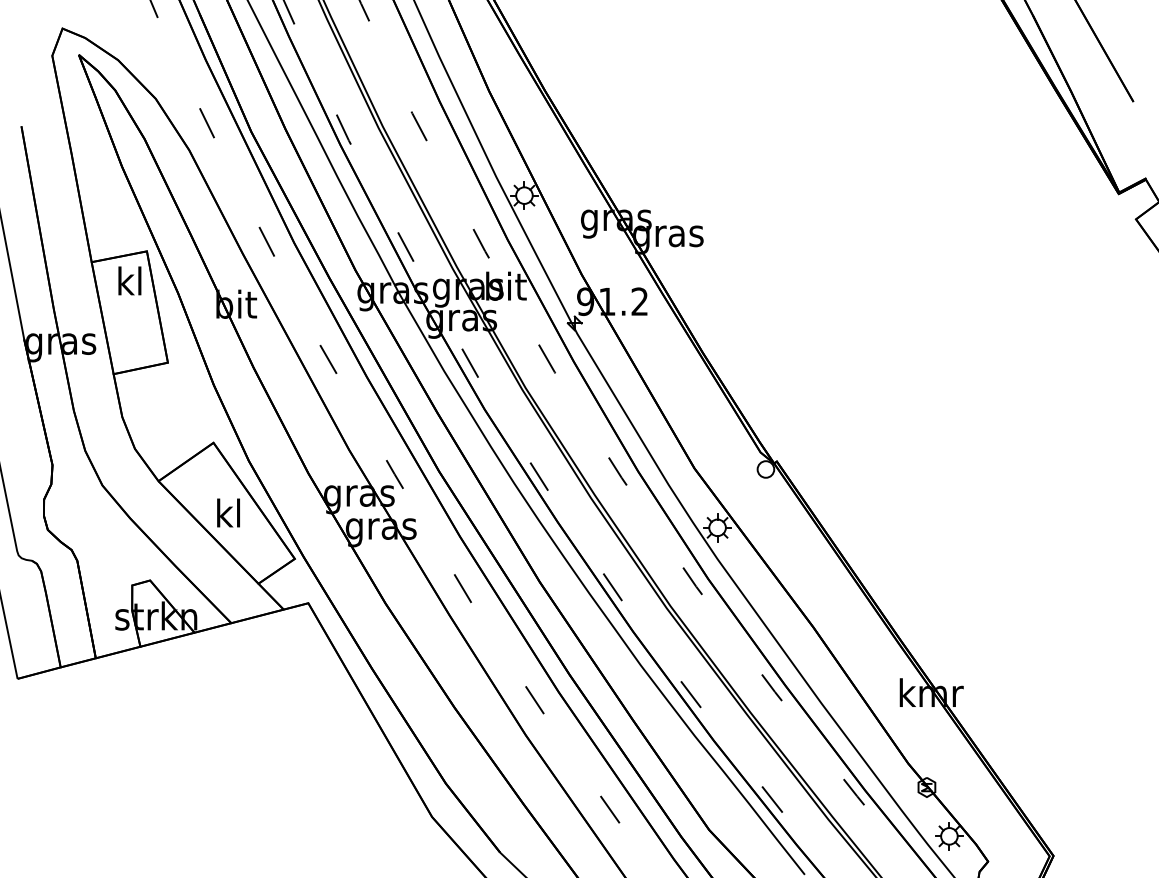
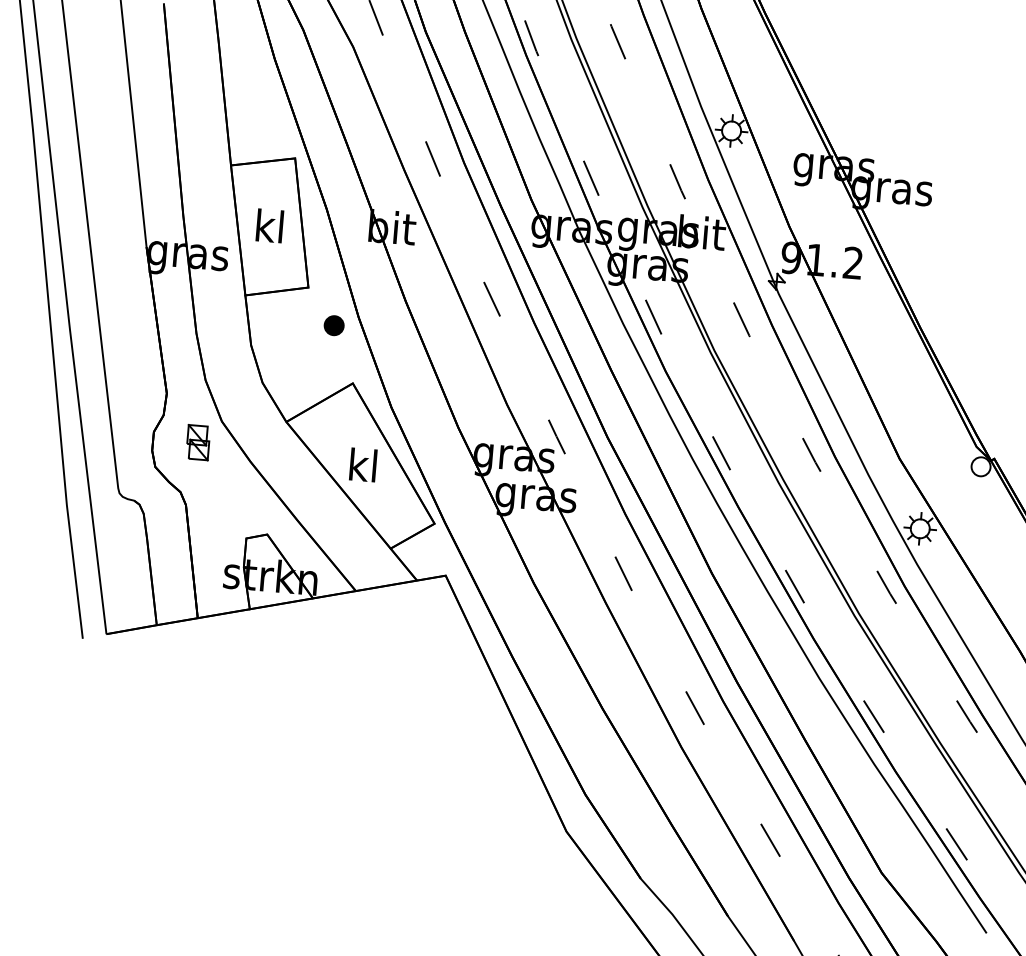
text: (129, 280) -> (269, 225), moved
part: (192, 393) -> (333, 325), added
part: (83, 505) -> (198, 442), added

